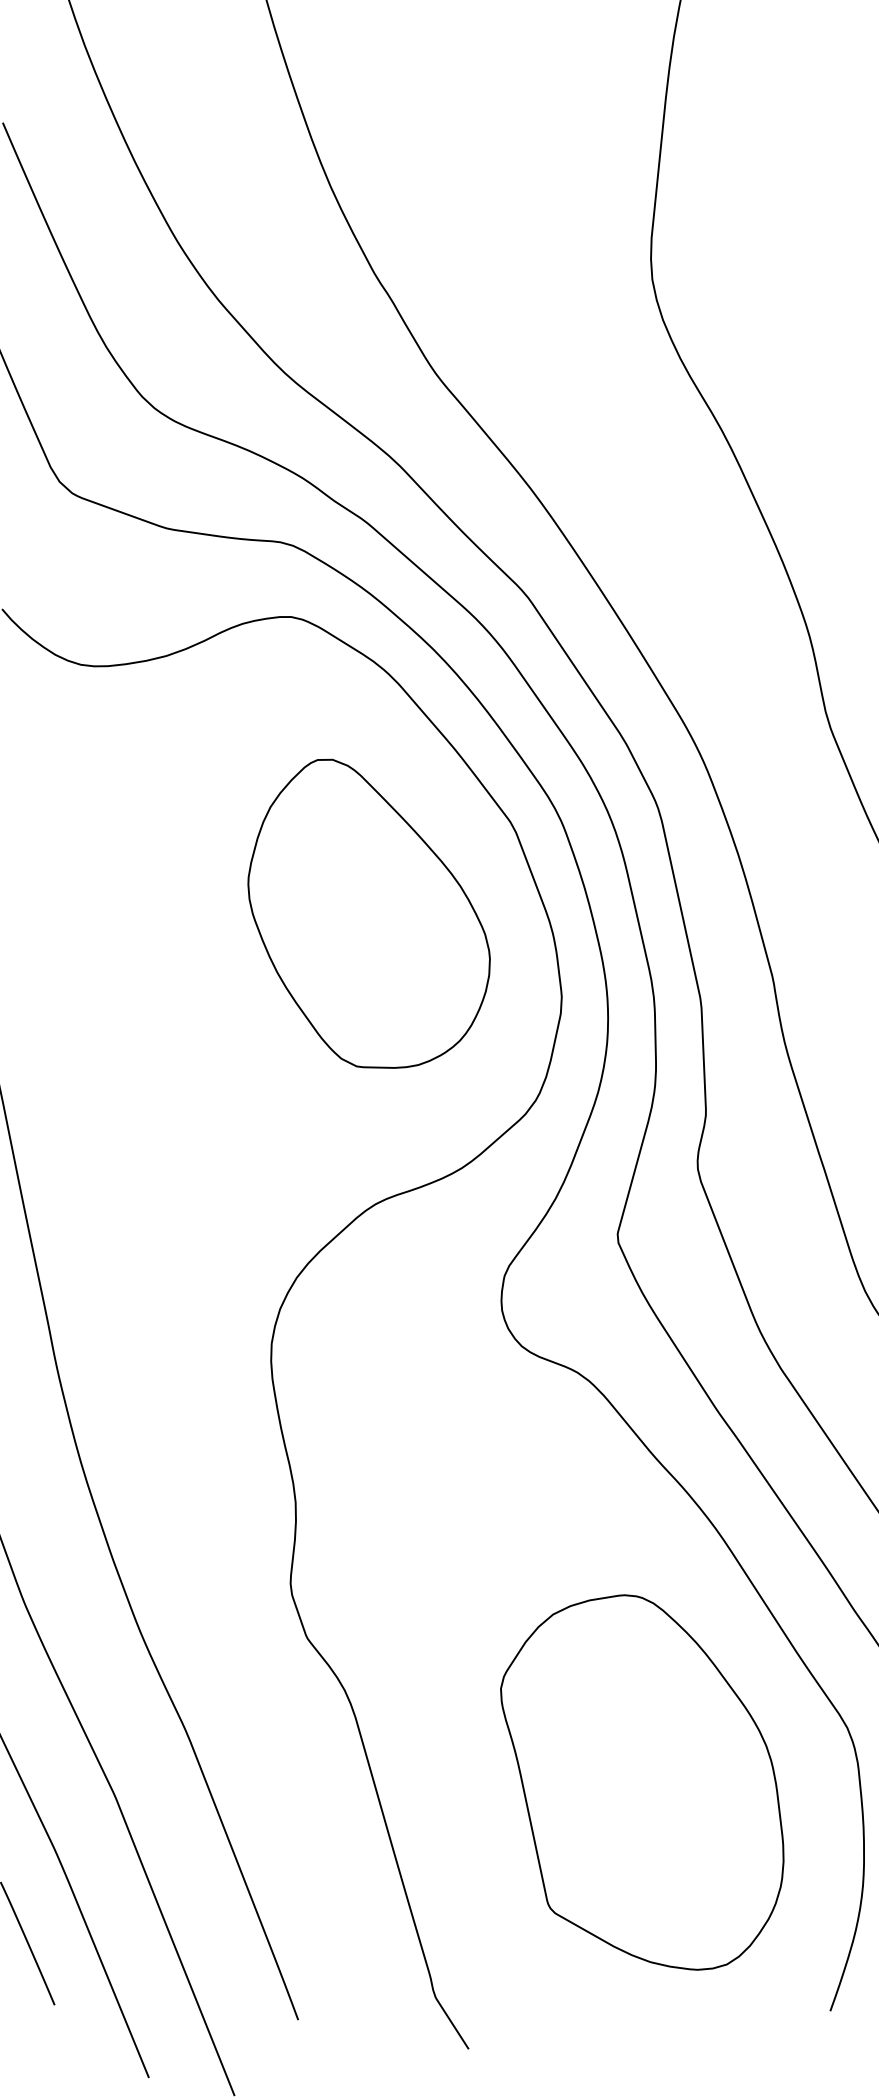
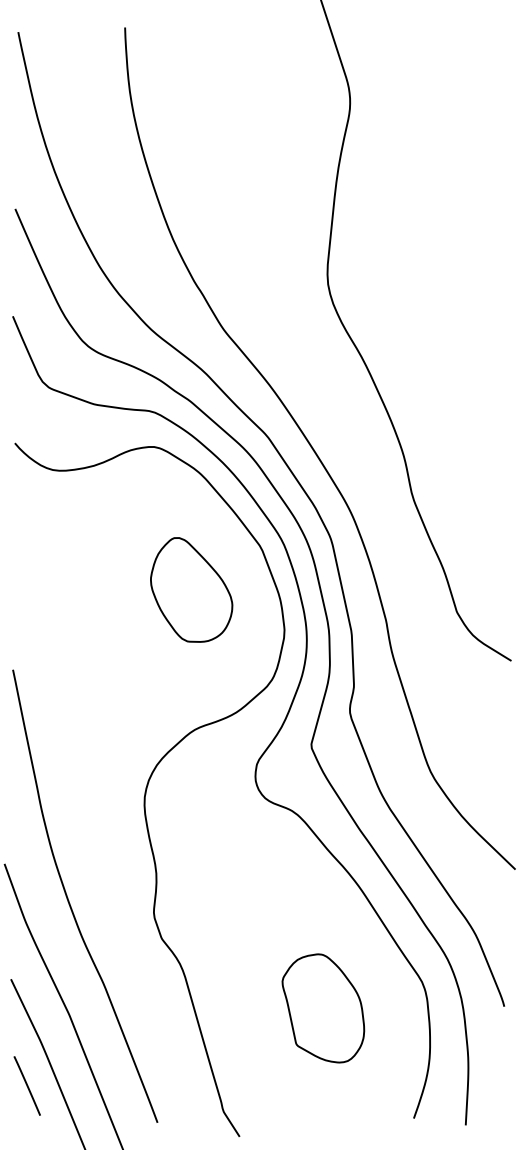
part: (368, 912) -> (191, 589), size x0.7
part: (642, 1782) -> (323, 1008), size x0.6

